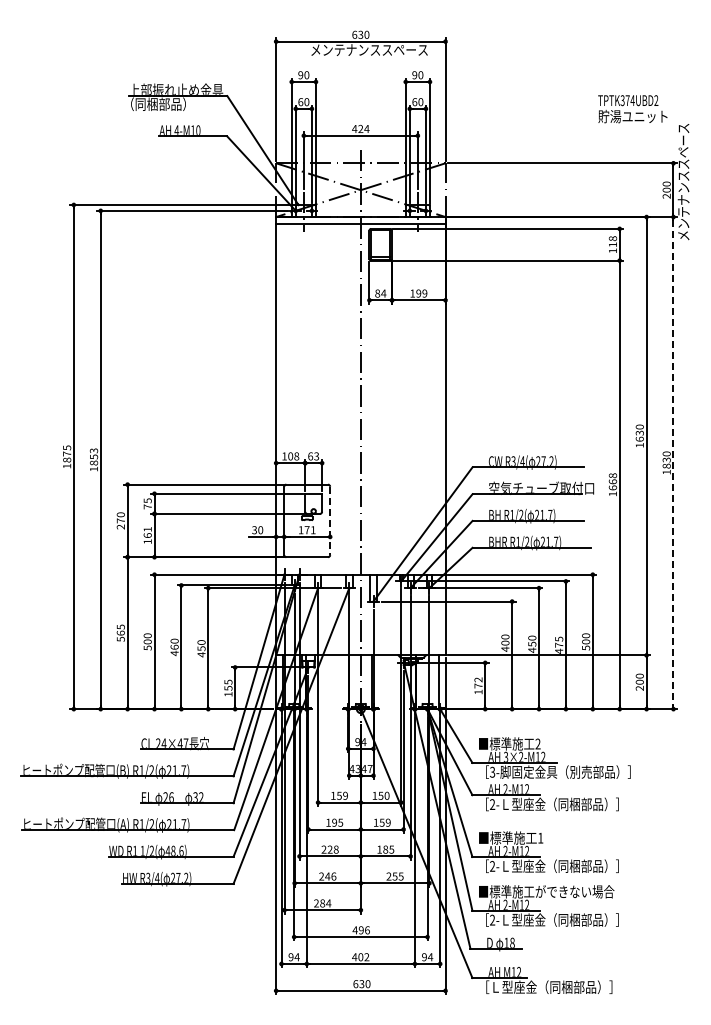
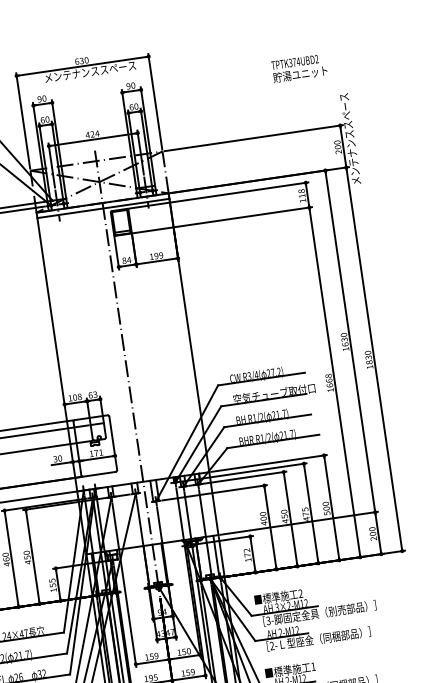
text: (632, 109) -> (299, 68), moved
line: (673, 463) -> (374, 359), dashed -> solid
line: (330, 521) -> (113, 443), dashed -> solid

